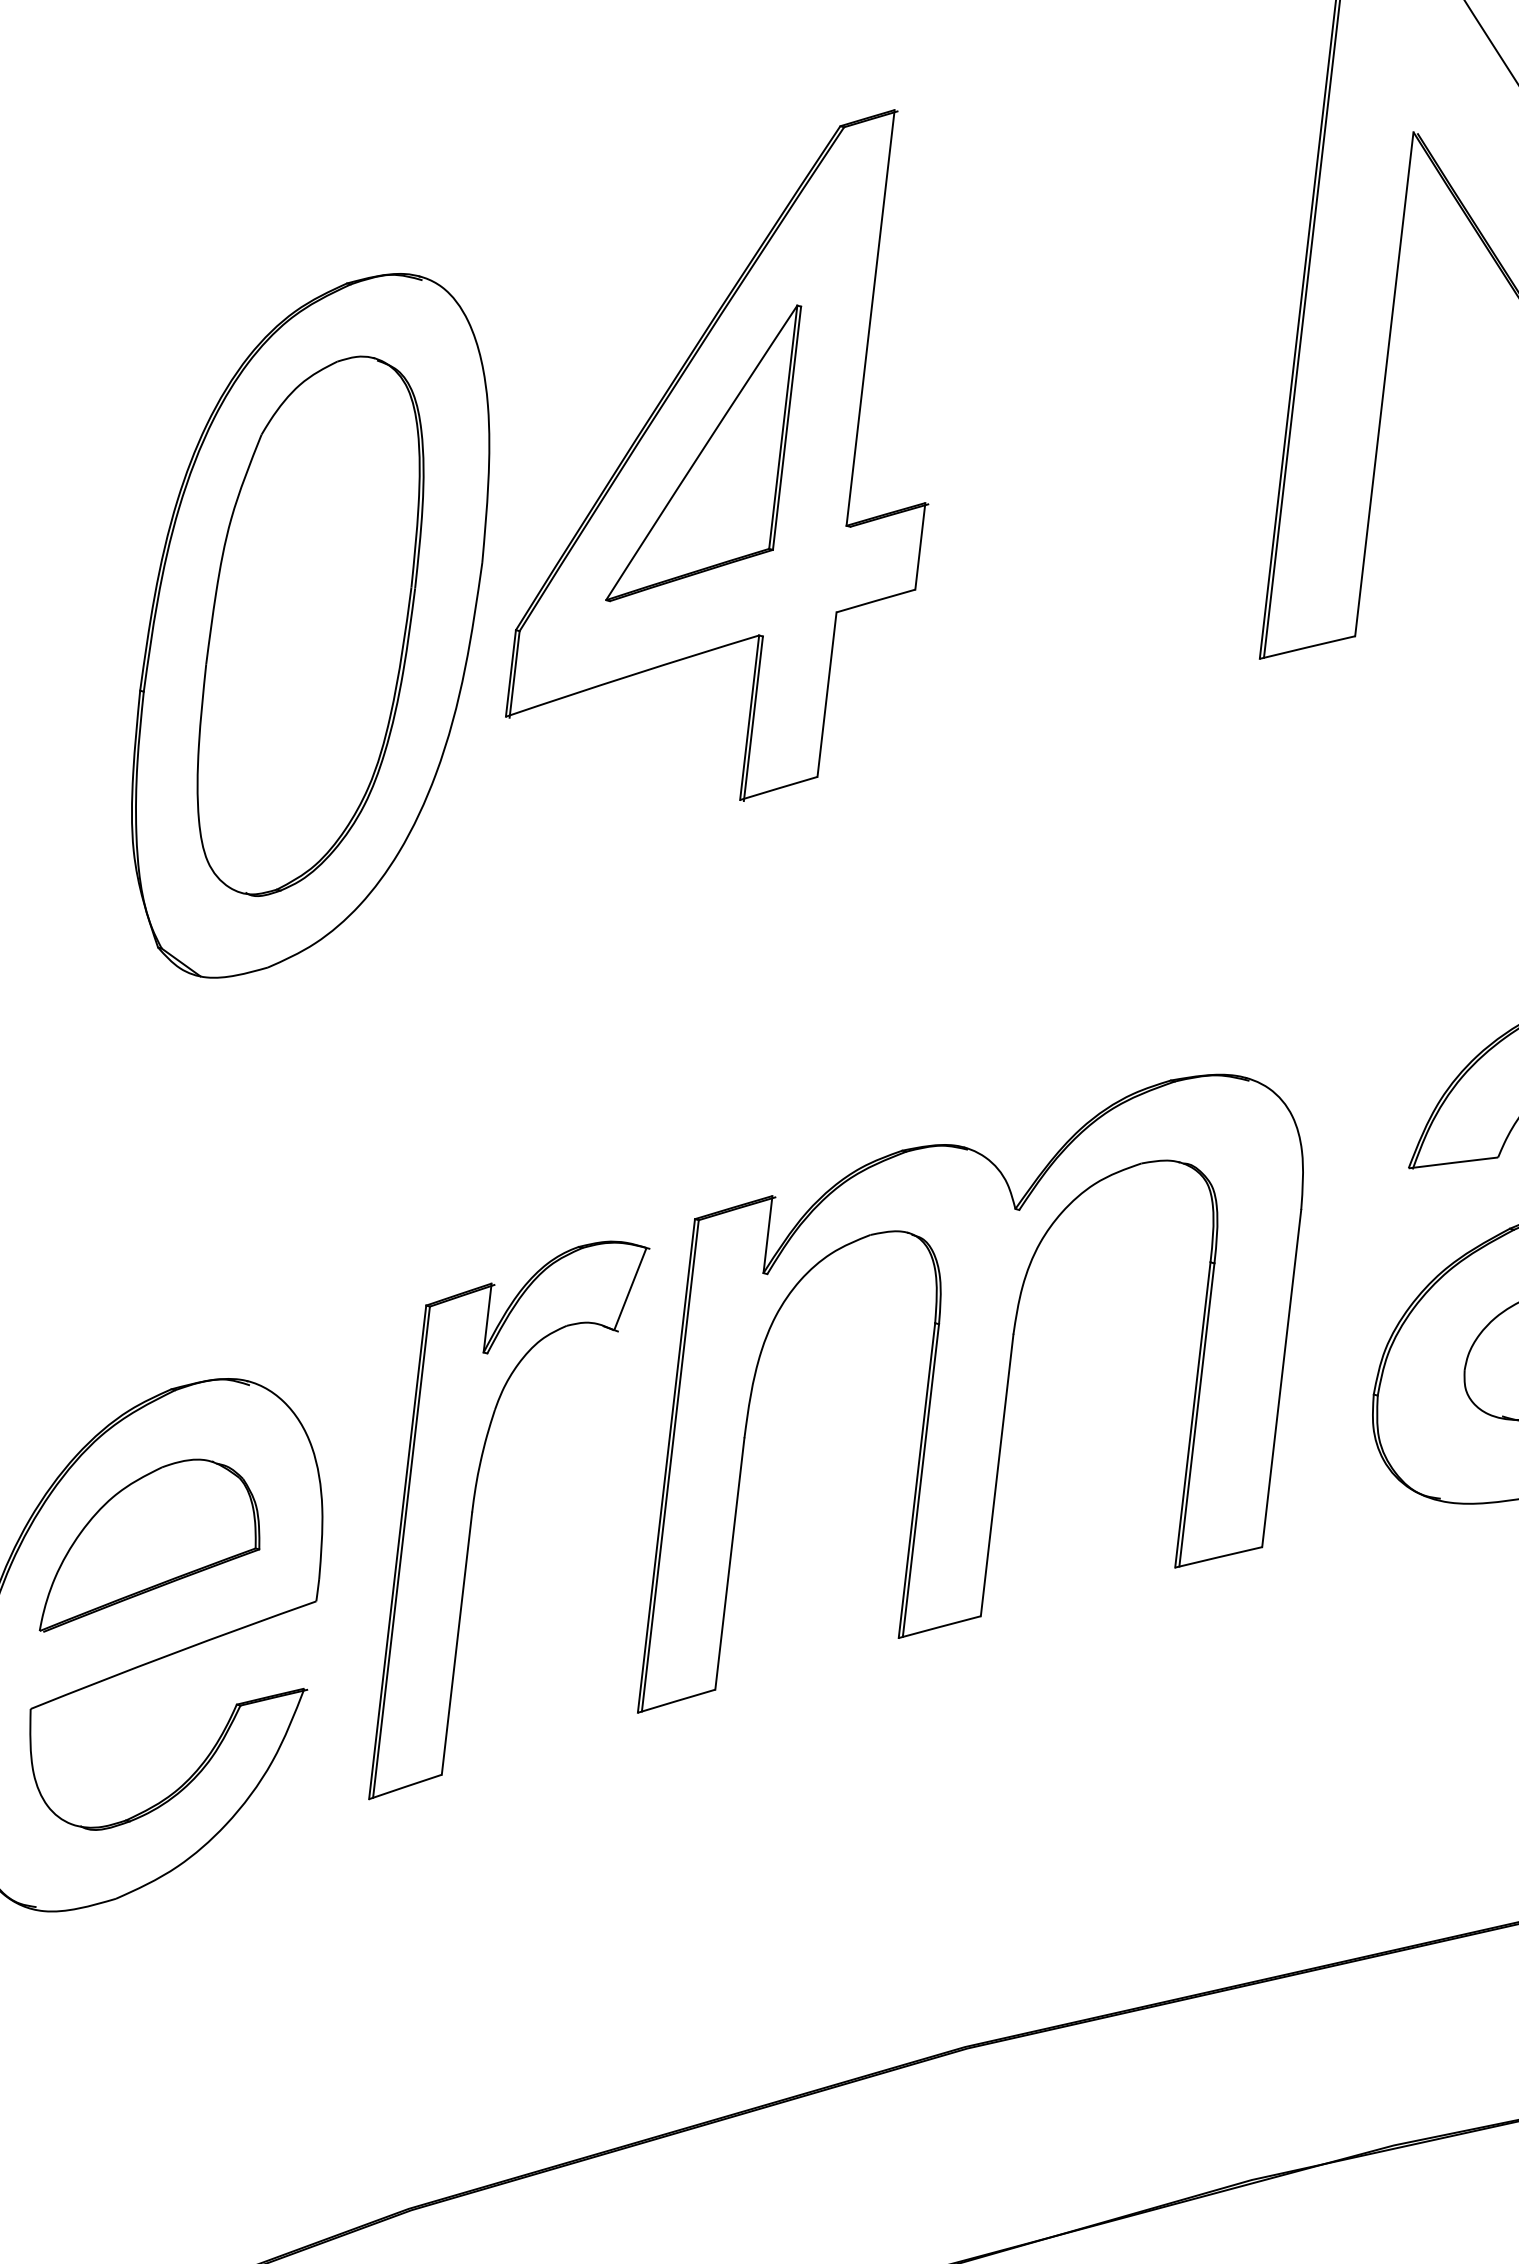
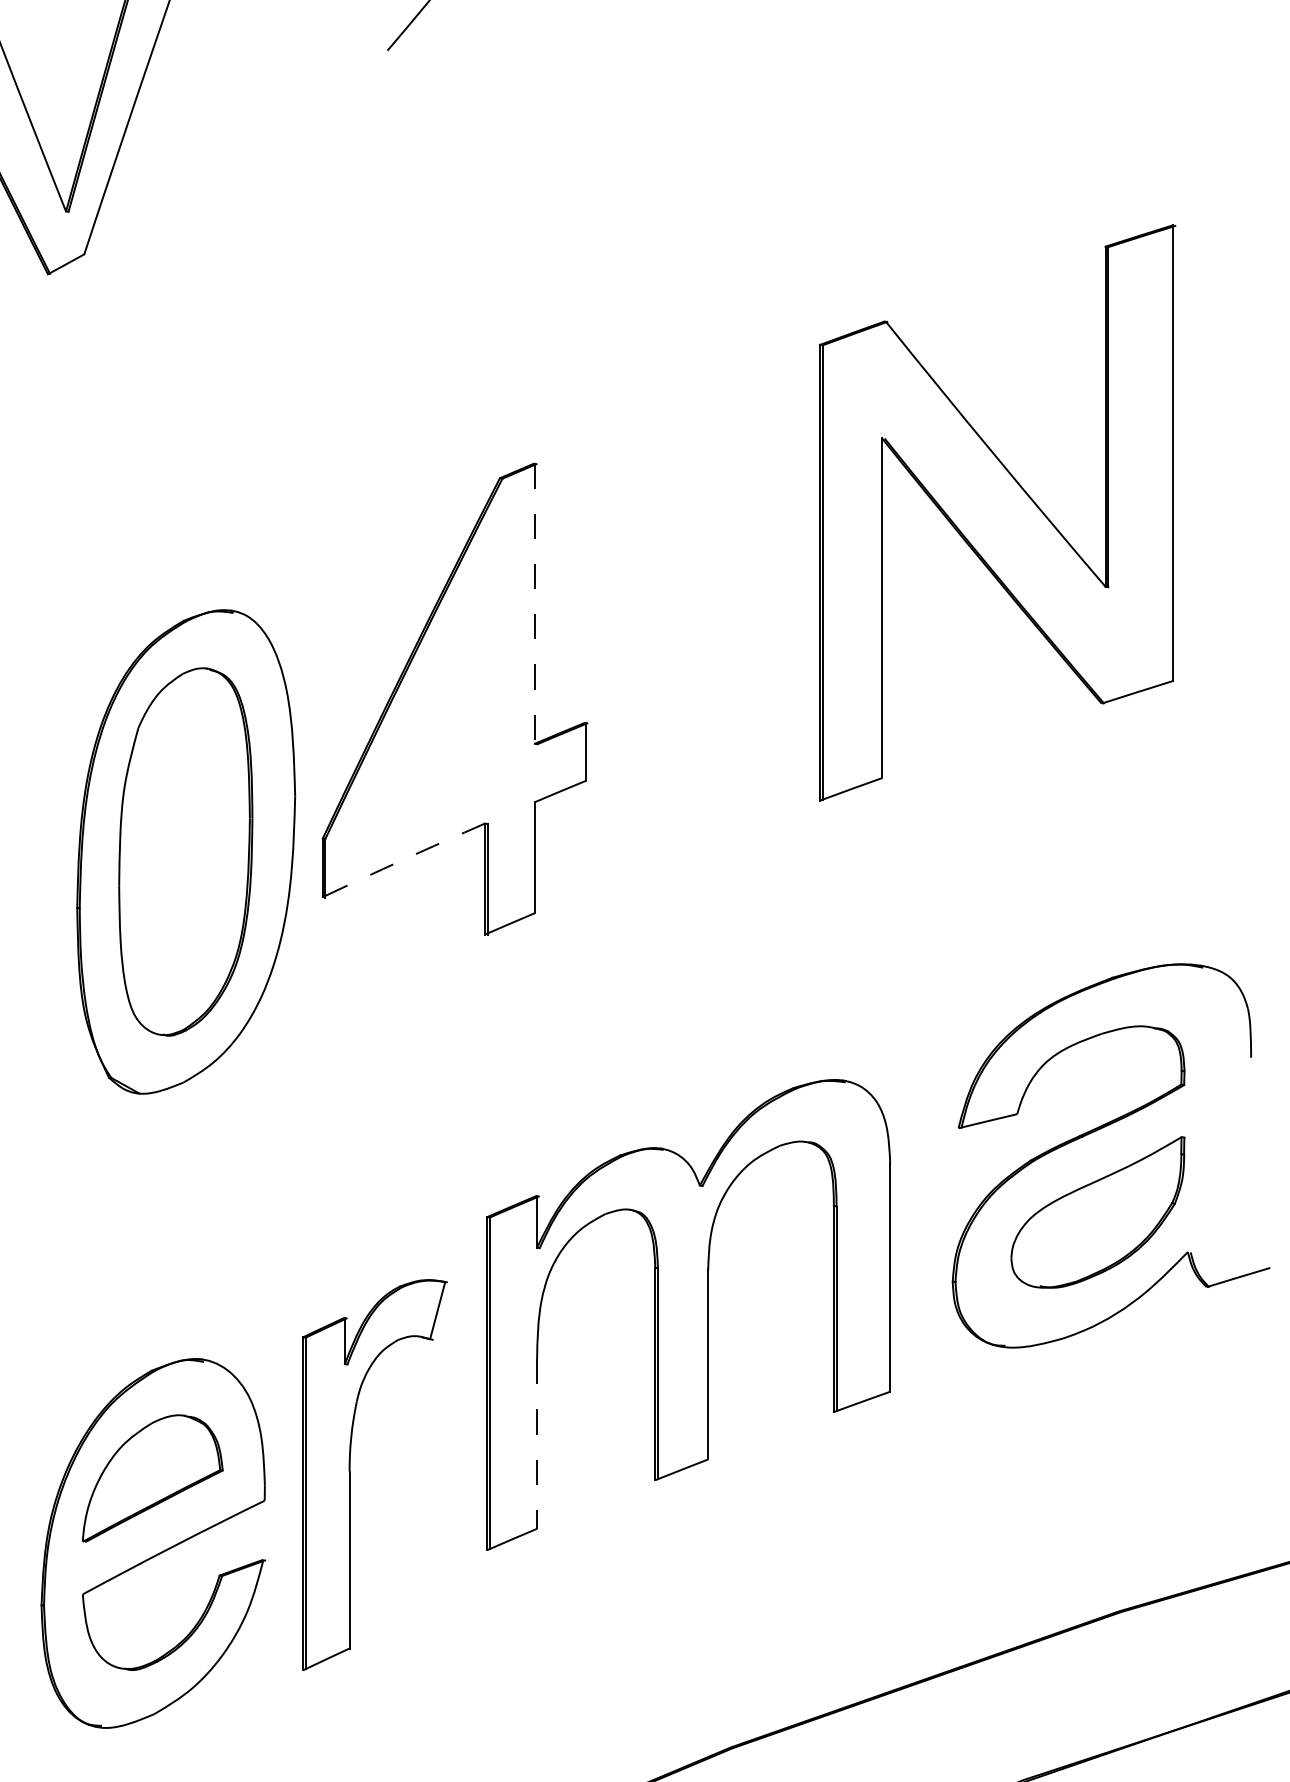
line: (869, 319) -> (534, 604), solid -> dashed
part: (702, 453) -> (433, 706), removed
arc: (632, 674) -> (403, 859), solid -> dashed
part: (473, 1517) -> (350, 1474), moved
line: (730, 1563) -> (537, 1443), solid -> dashed

